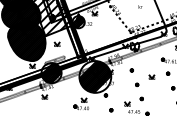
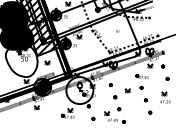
hatch: (26, 41) -> (21, 60), removed
hatch: (94, 76) -> (79, 90), removed

